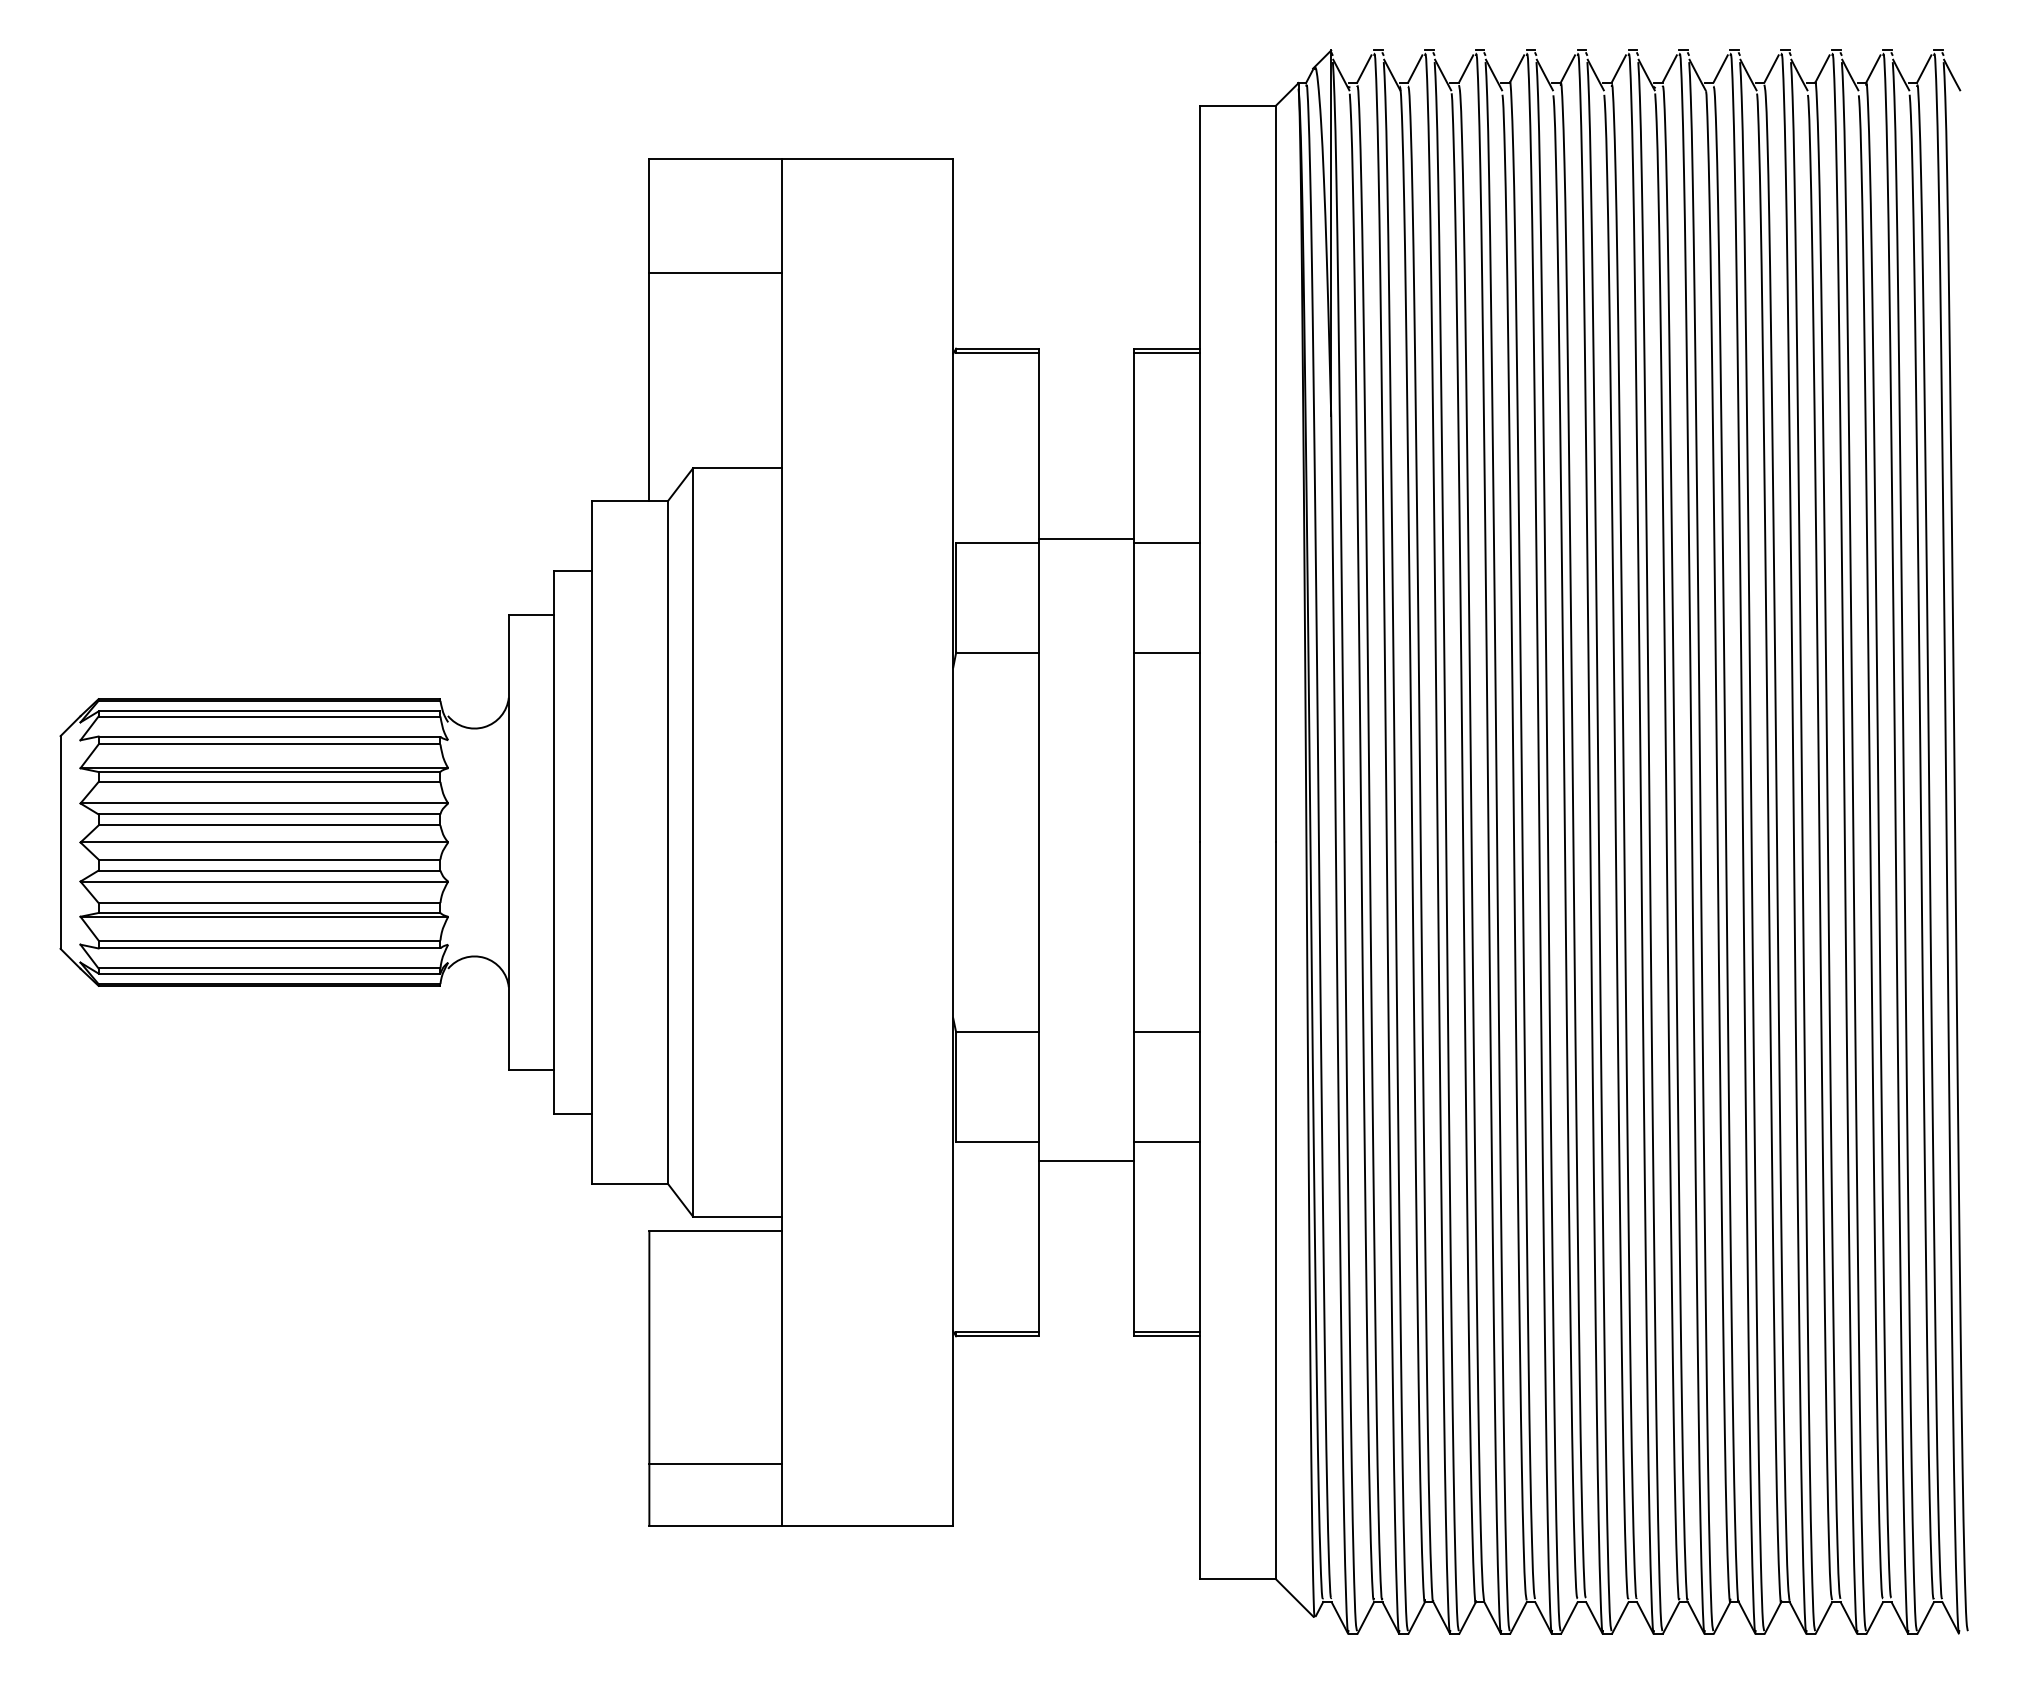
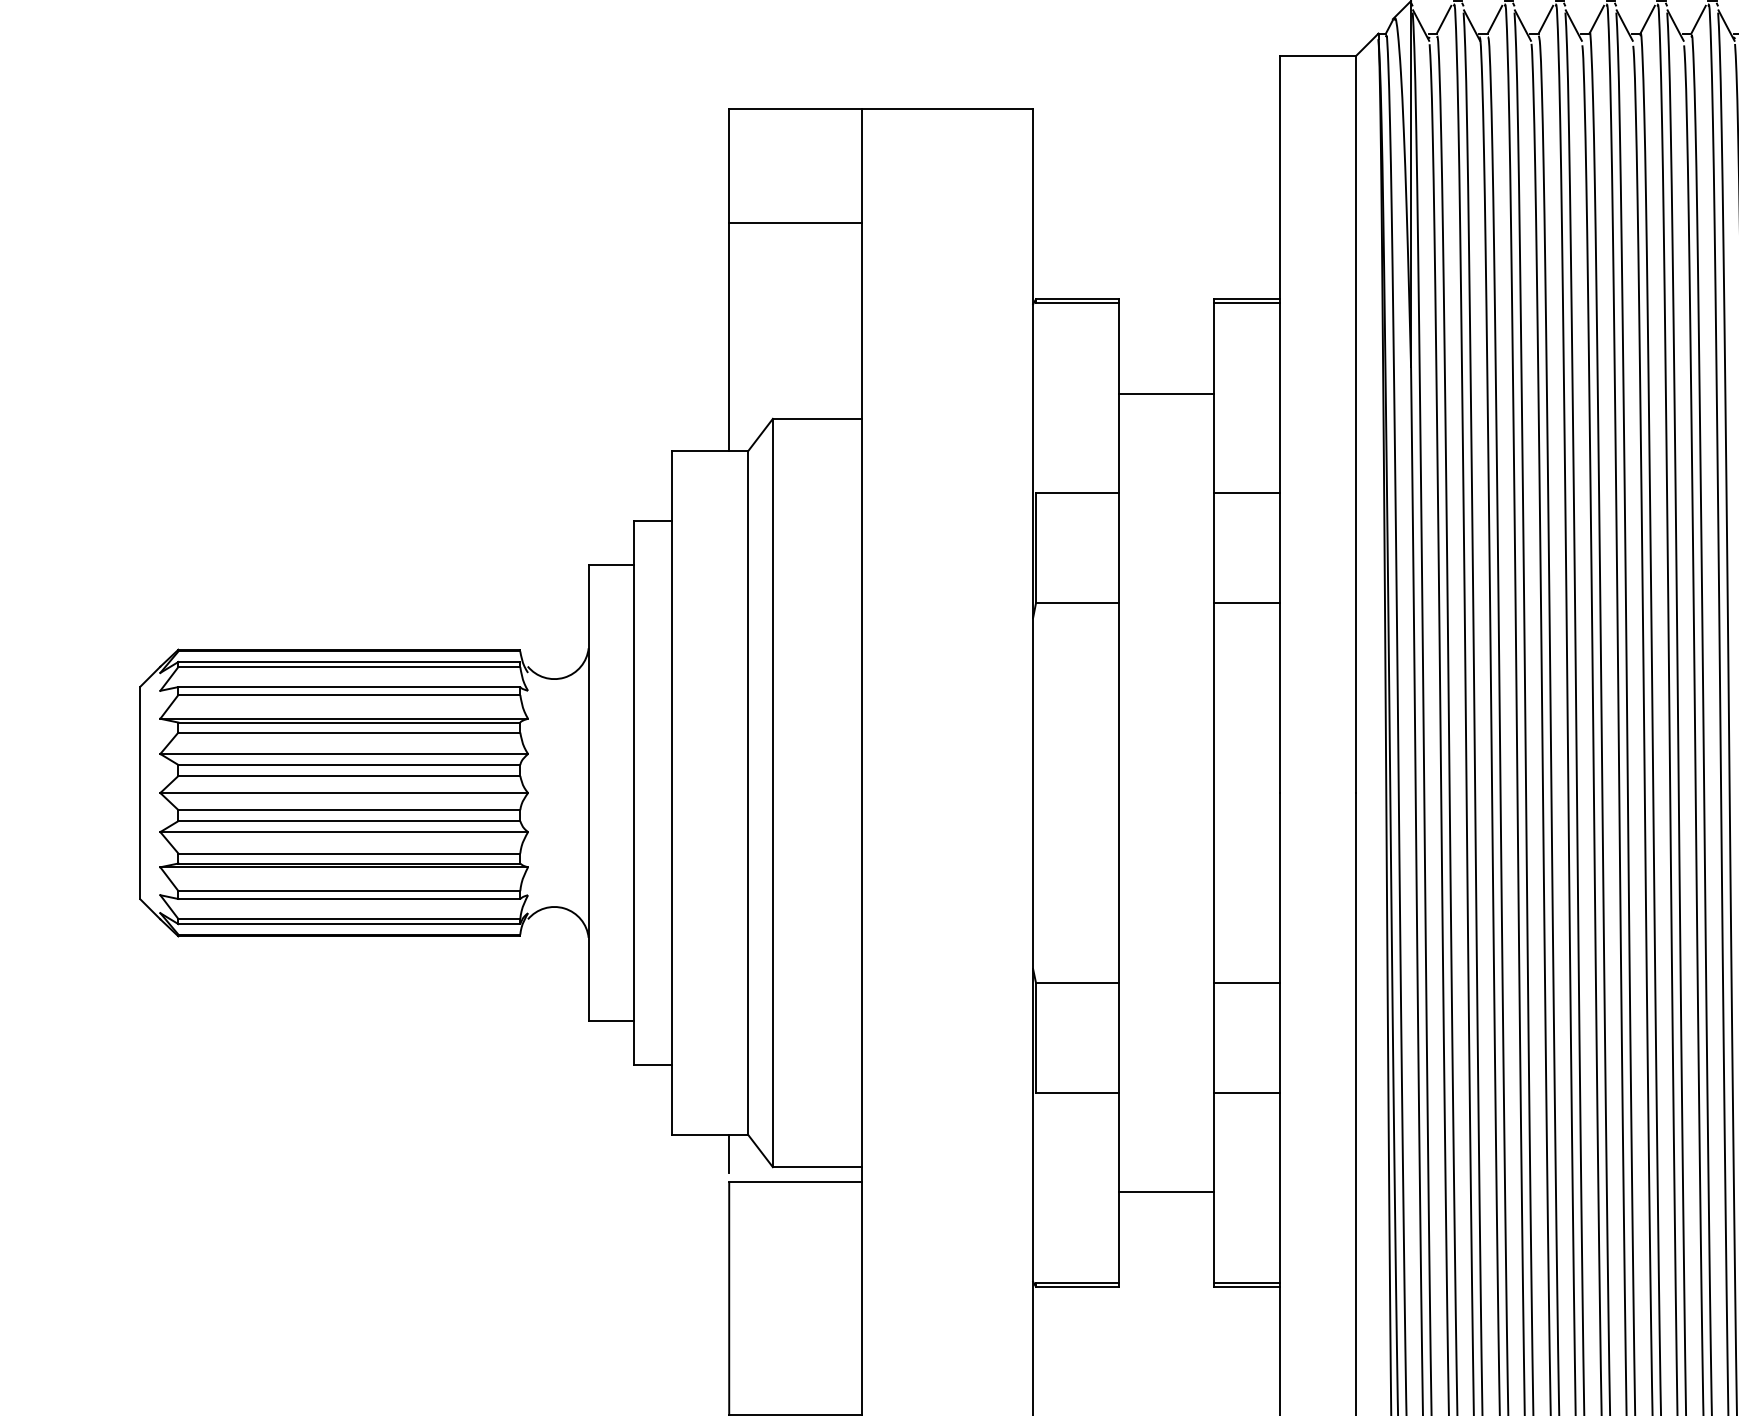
line: (1085, 538) -> (1165, 394), moved
line: (1085, 1161) -> (1165, 1192), moved
line: (649, 1203) -> (729, 1154), added

